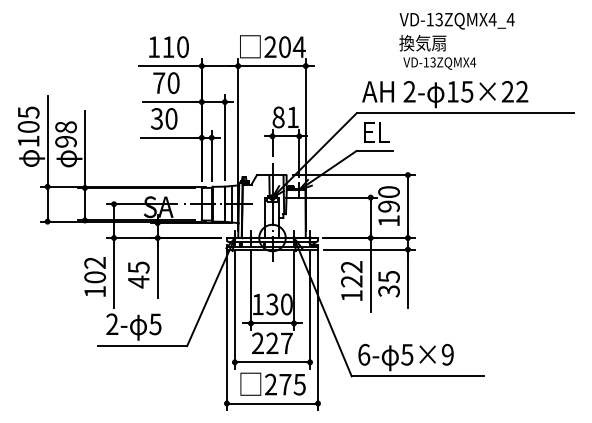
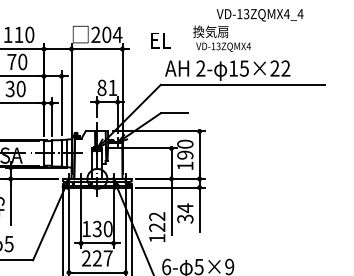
text: (456, 20) -> (259, 14), moved
text: (376, 132) -> (160, 40), moved
text: (388, 276) -> (184, 207), 35 -> 34
text: (351, 280) -> (157, 226), moved

